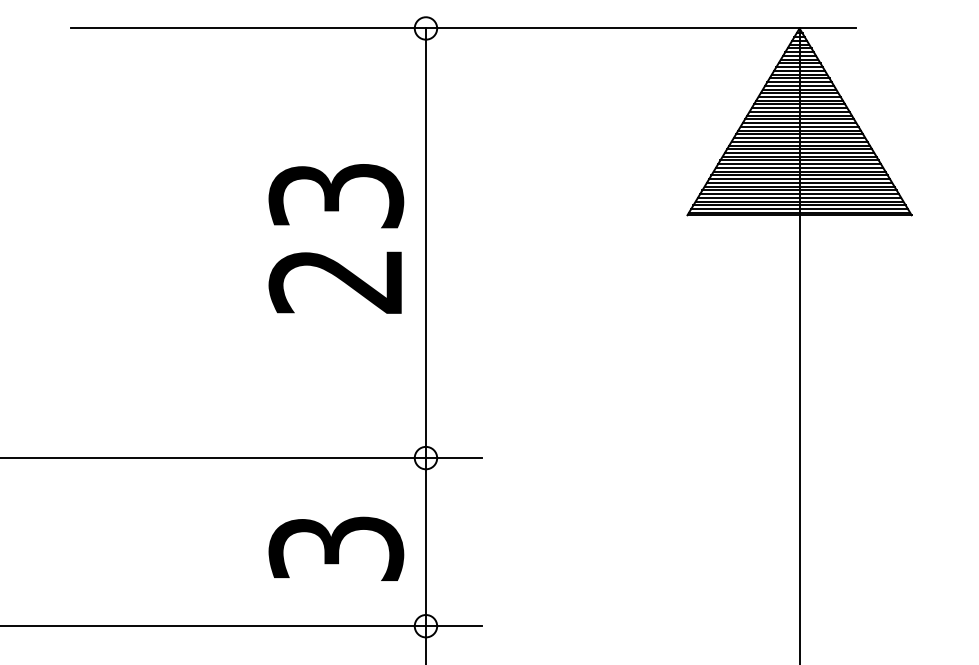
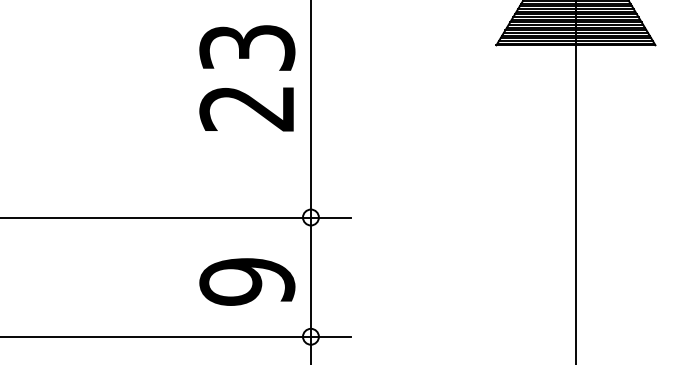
text: (336, 238) -> (247, 78), moved
text: (336, 548) -> (247, 281), 3 -> 9

